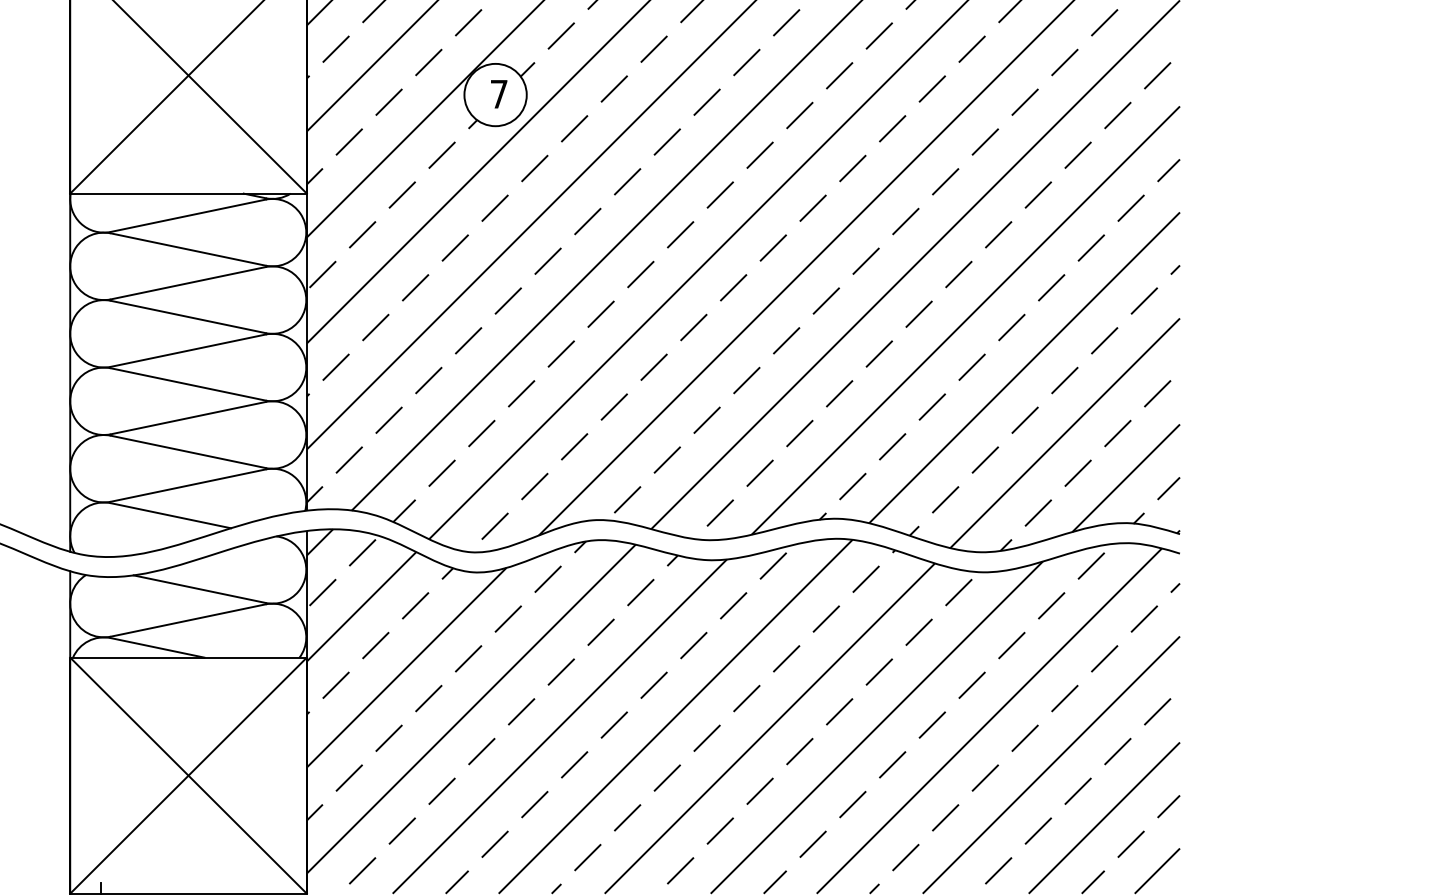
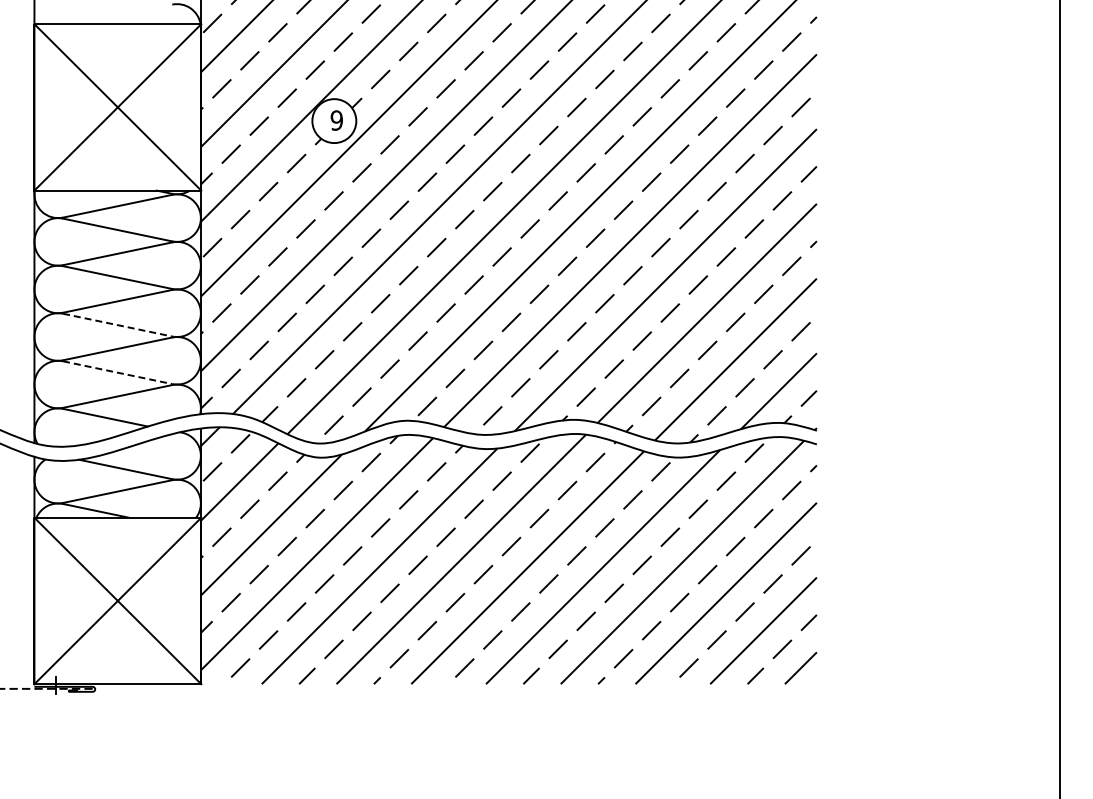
text: (498, 94) -> (336, 120), 7 -> 9
line: (188, 384) -> (117, 325), solid -> dashed
line: (188, 451) -> (117, 372), solid -> dashed

